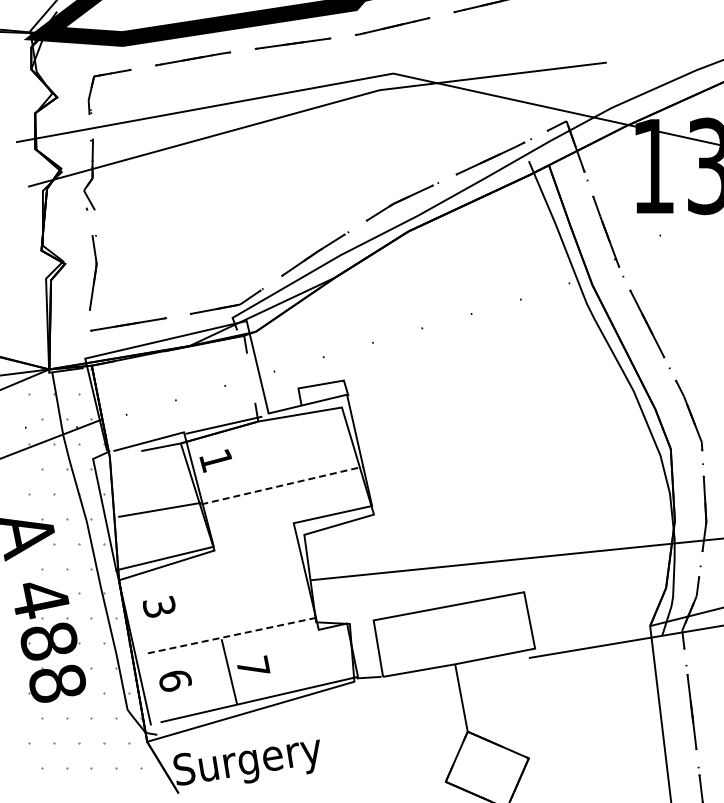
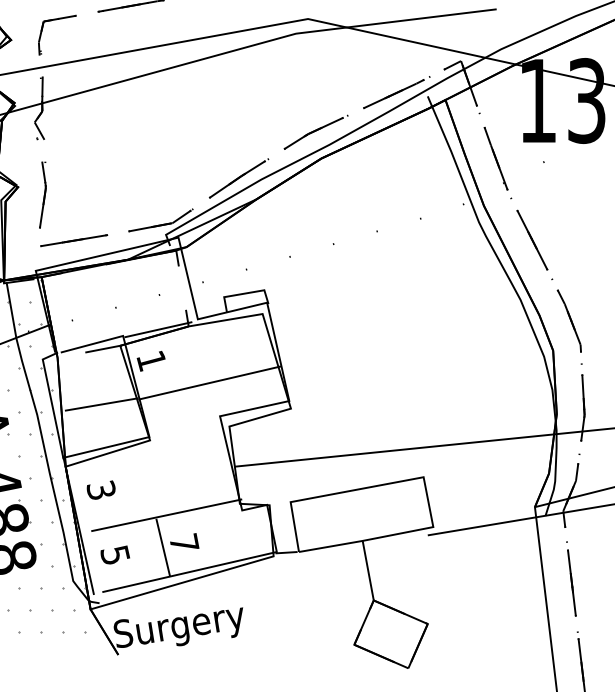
line: (281, 485) -> (209, 382), dashed -> solid
line: (233, 635) -> (166, 515), dashed -> solid
text: (174, 680) -> (114, 555), 6 -> 5

